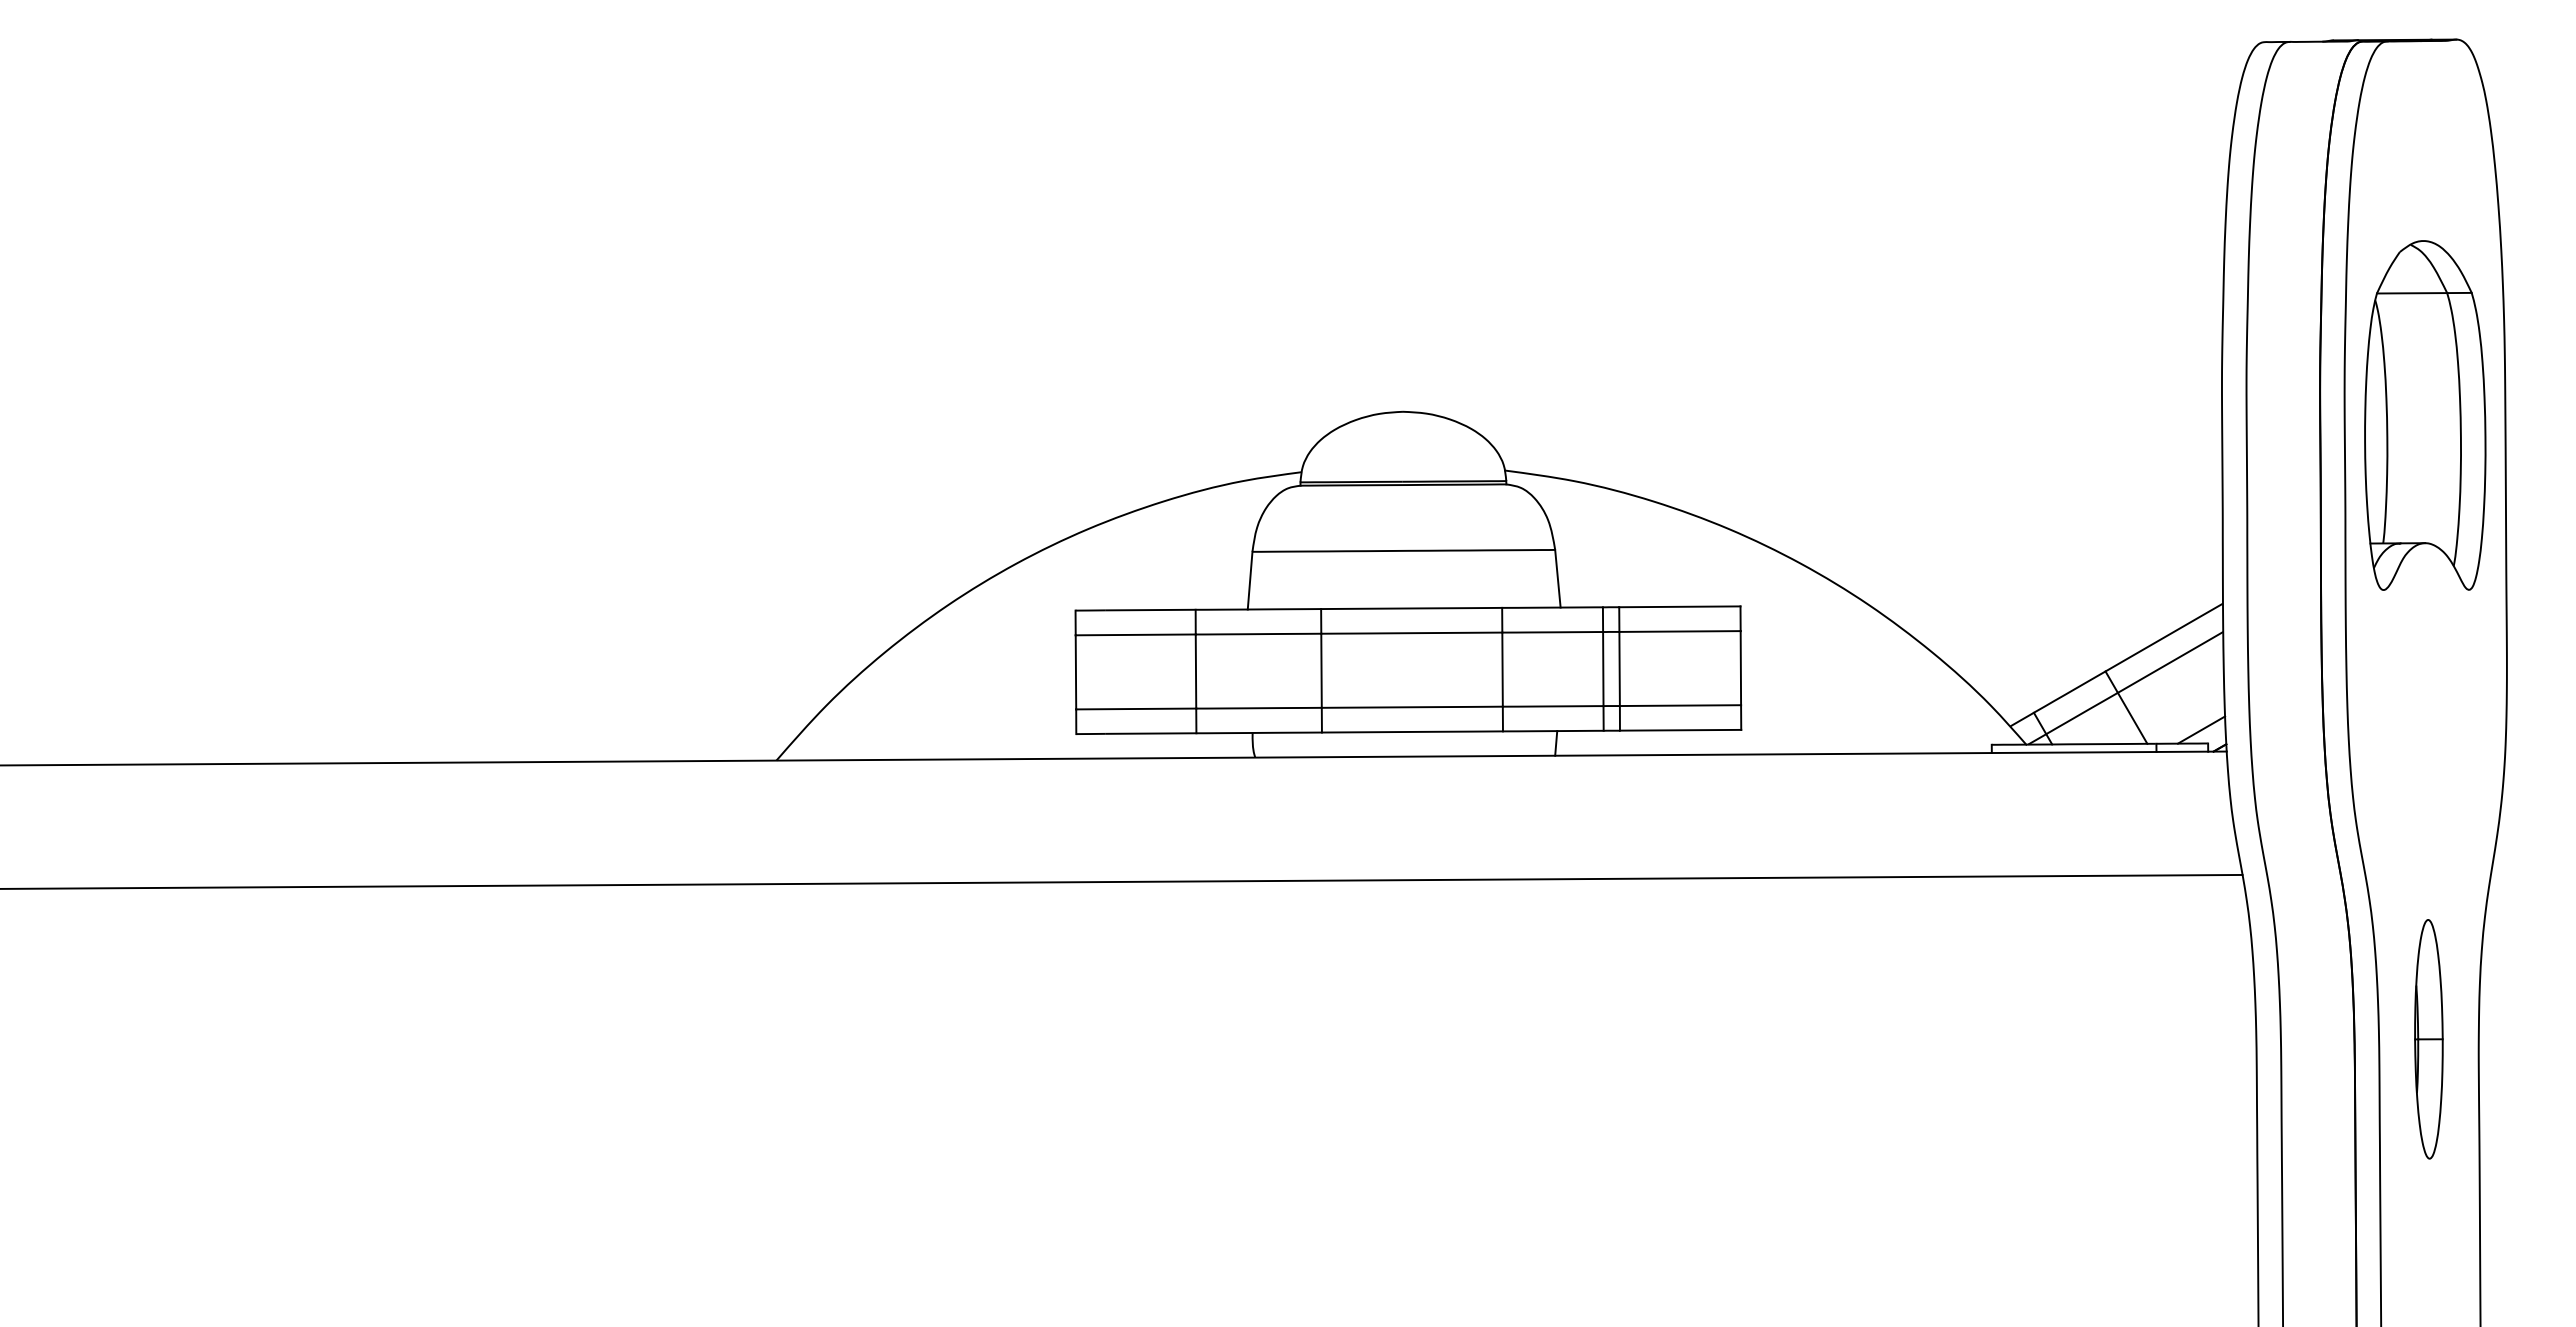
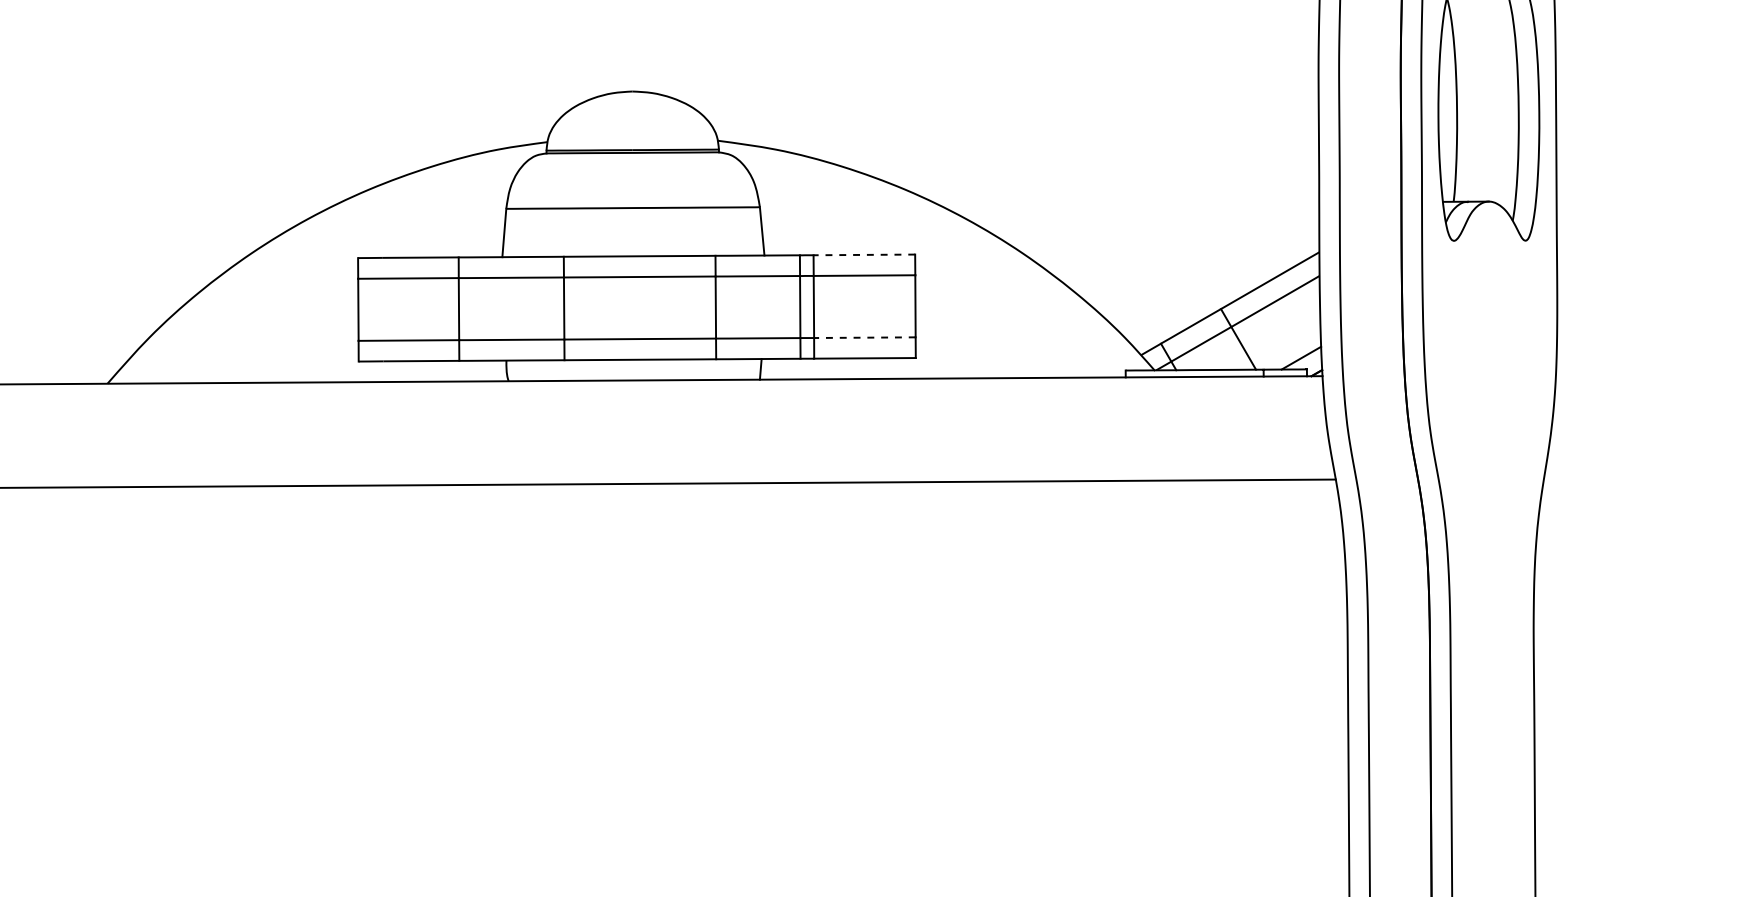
line: (1679, 606) -> (864, 254), solid -> dashed
line: (1680, 705) -> (864, 337), solid -> dashed
part: (2428, 1039) -> (1491, 617), removed

